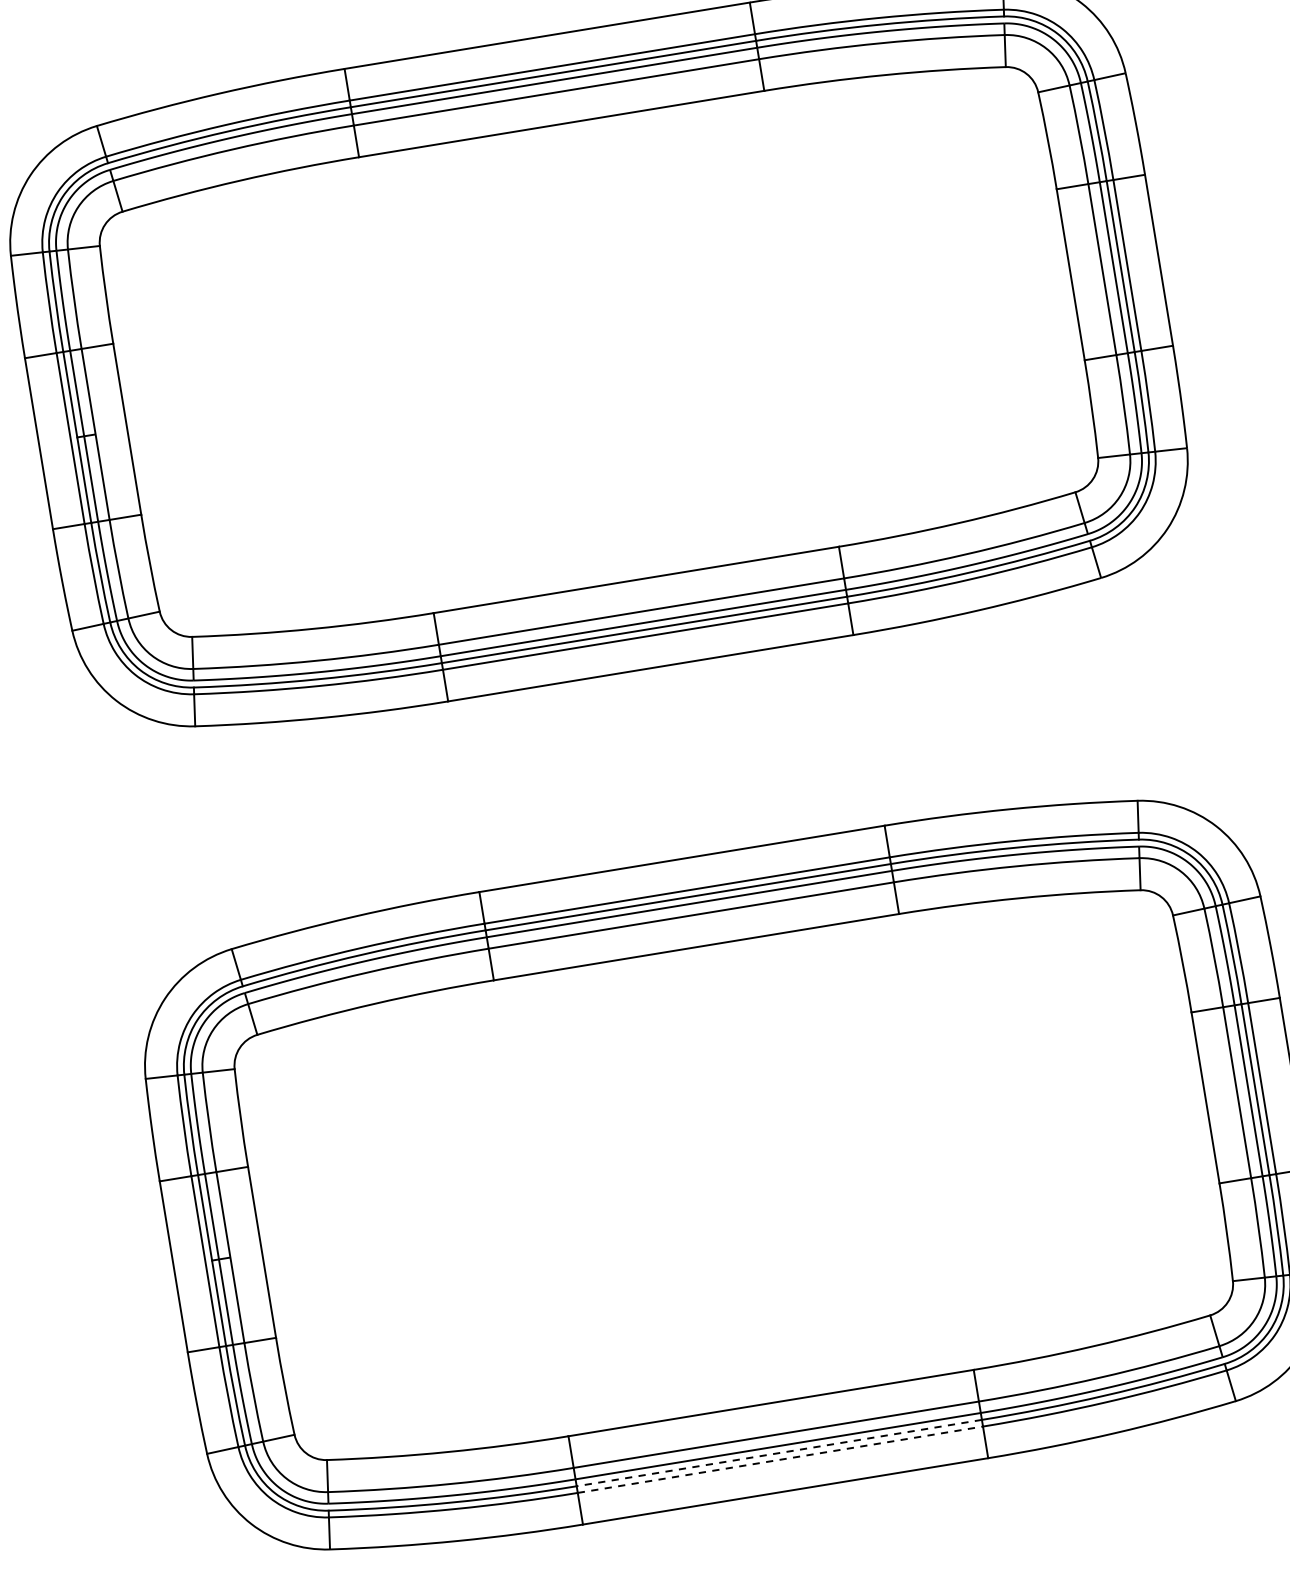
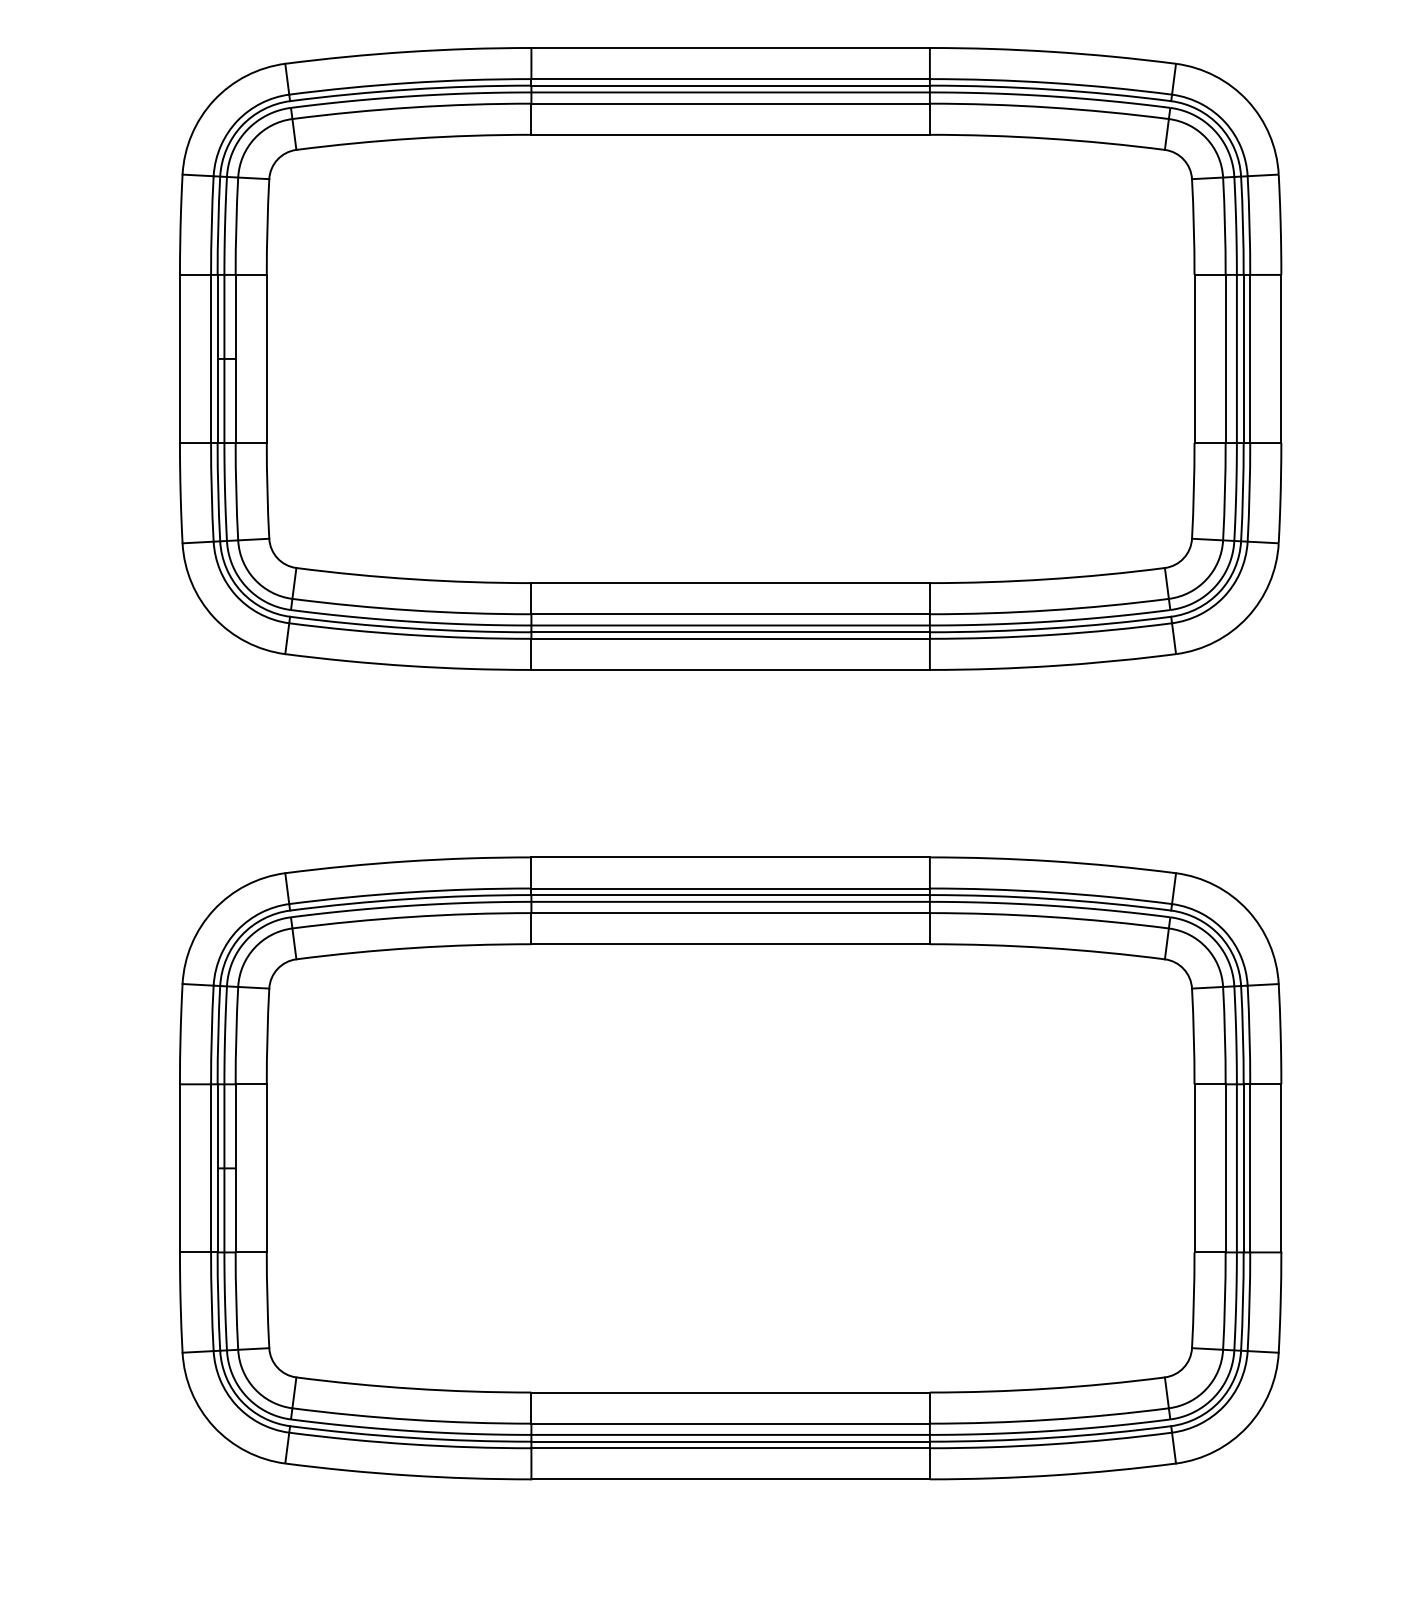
line: (779, 1452) -> (730, 1441), dashed -> solid
line: (781, 1459) -> (731, 1448), dashed -> solid

